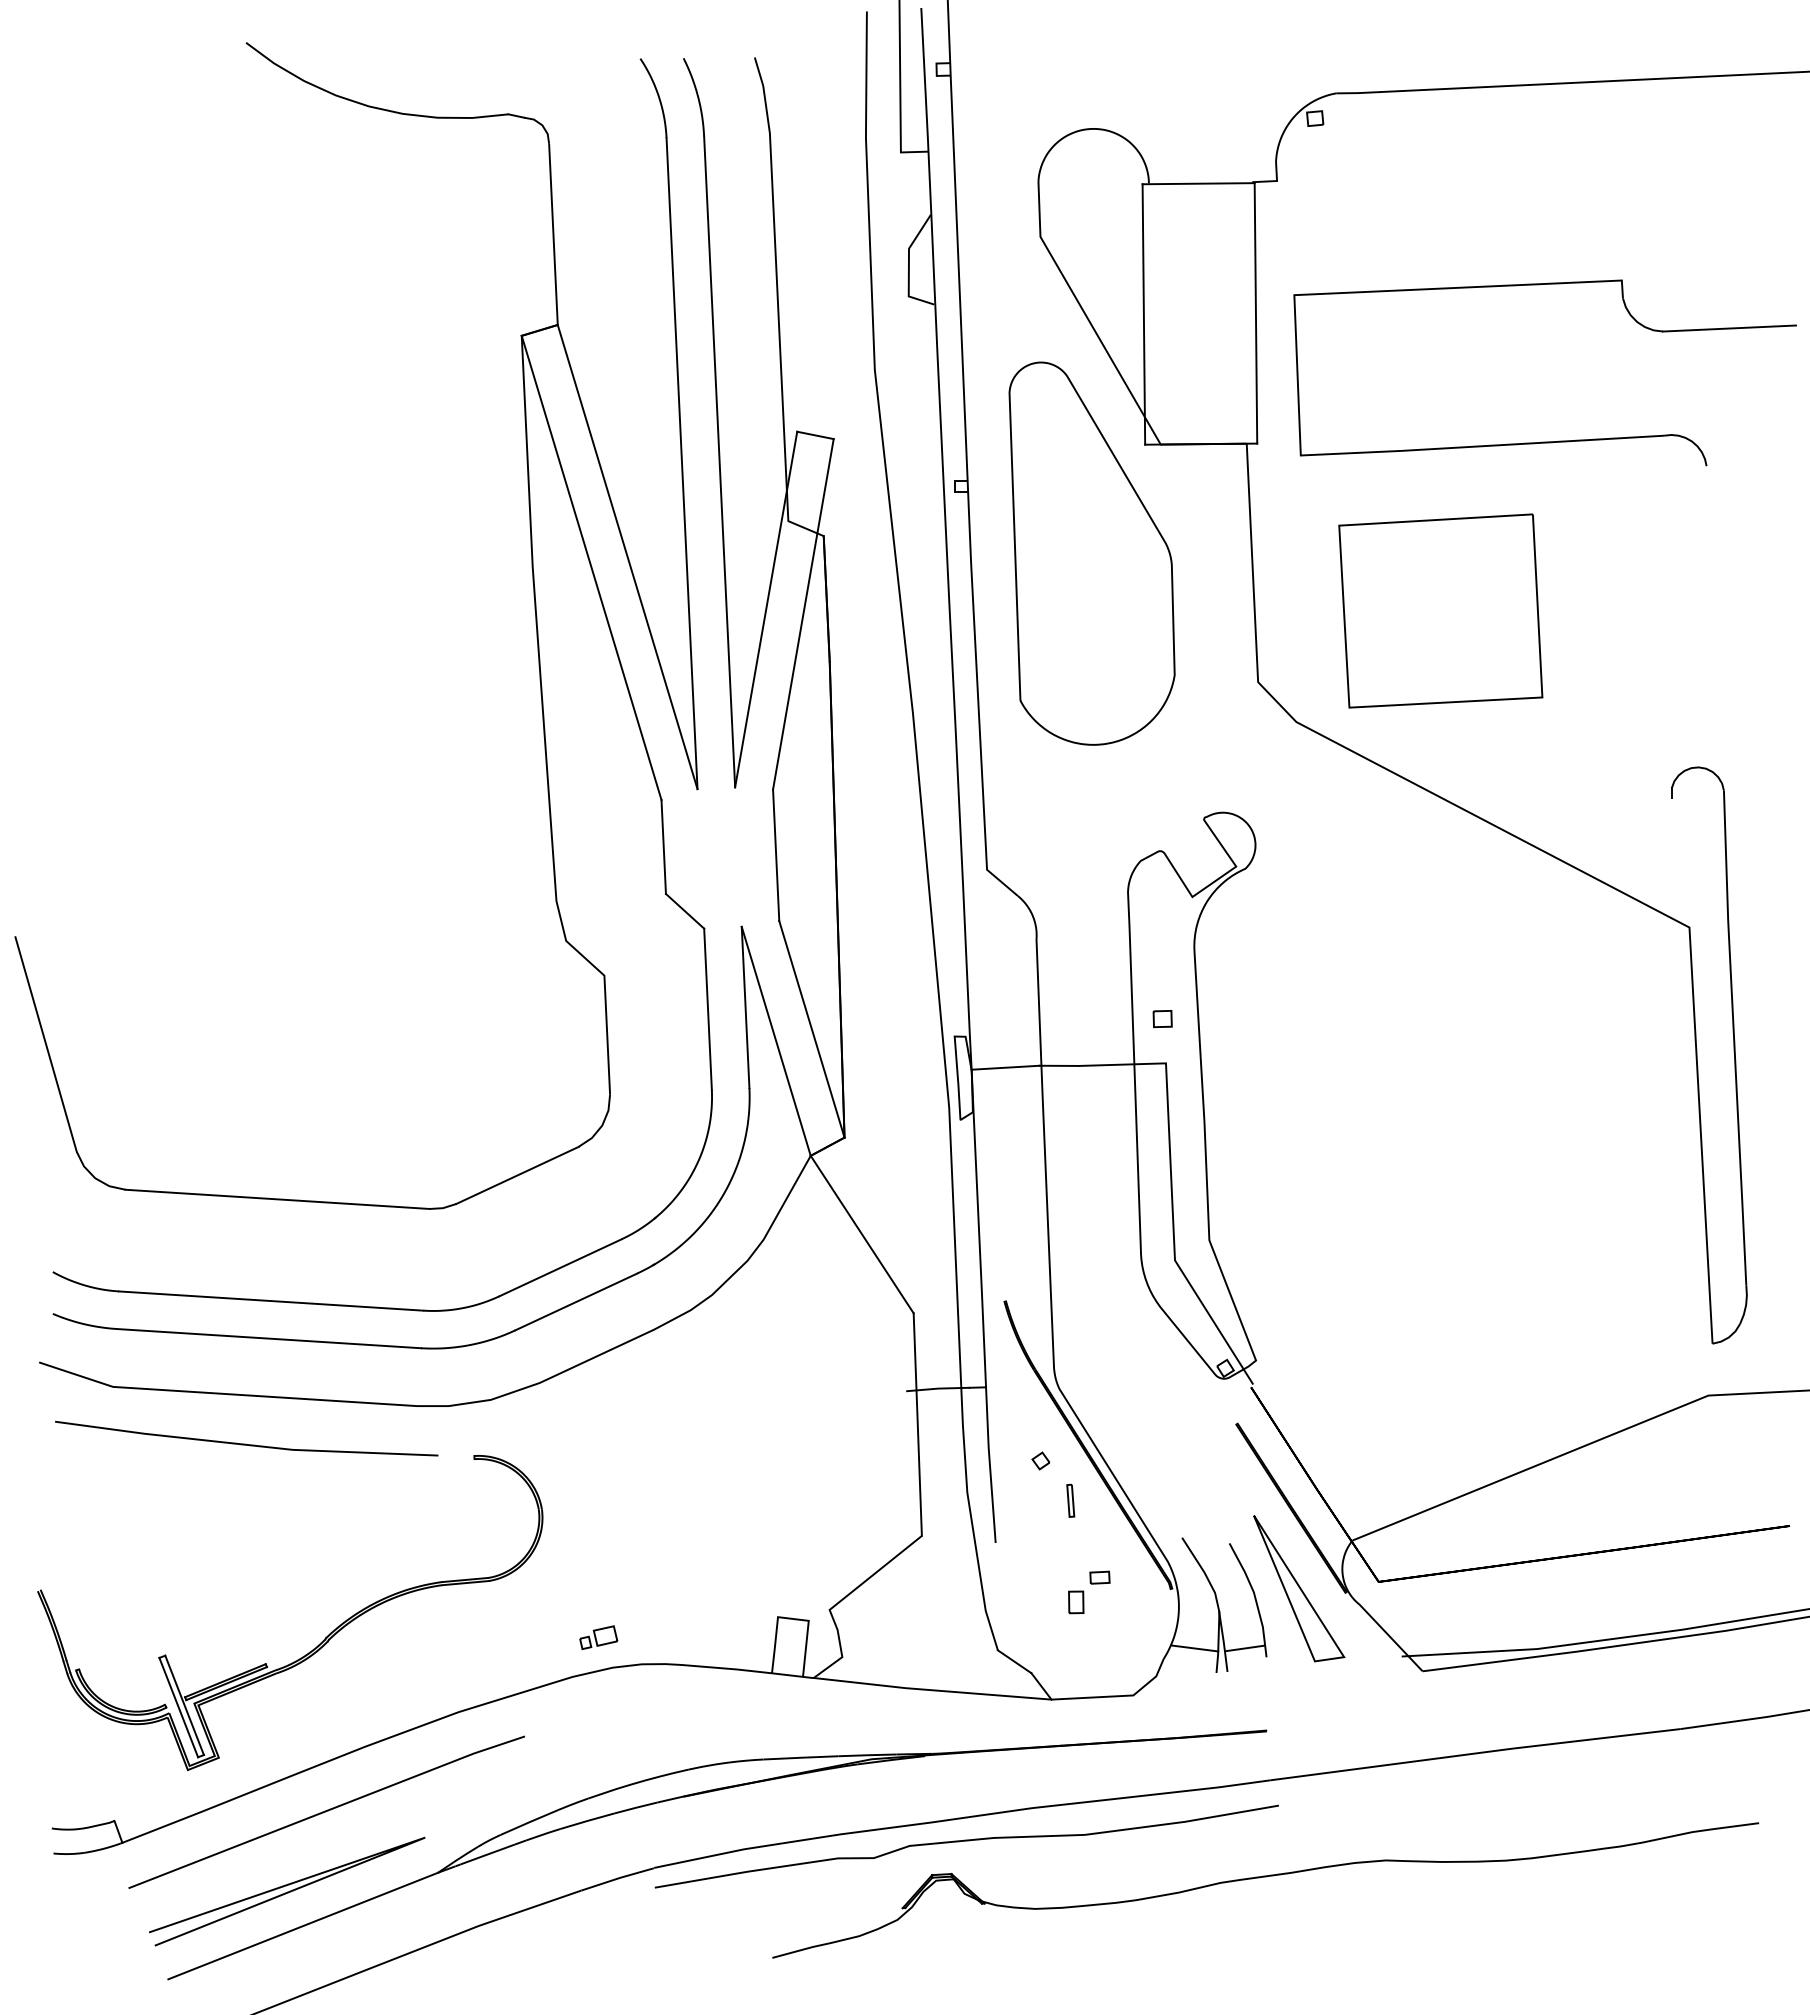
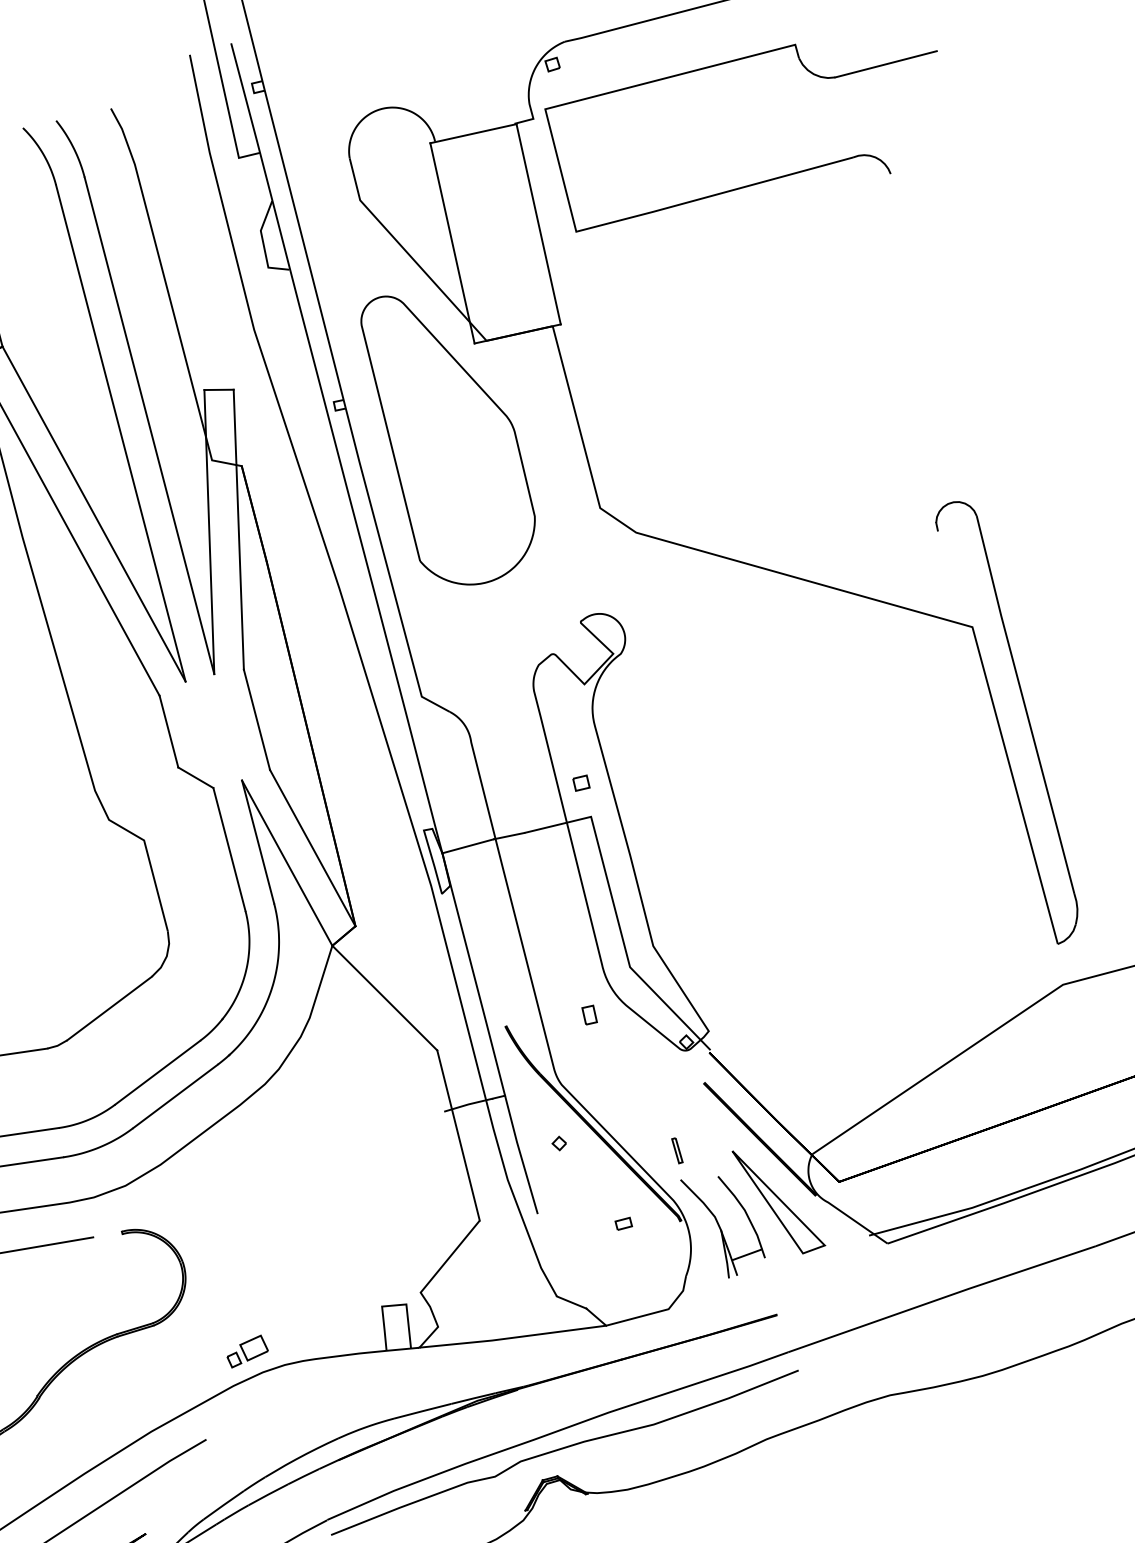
part: (1544, 441) -> (761, 181), moved
part: (1440, 610) -> (729, 423), removed
part: (1070, 1500) -> (677, 1150), moved
part: (1076, 1602) -> (589, 1015), moved
part: (598, 1637) -> (247, 1351), size x1.4
line: (1194, 1648) -> (708, 1263), removed

